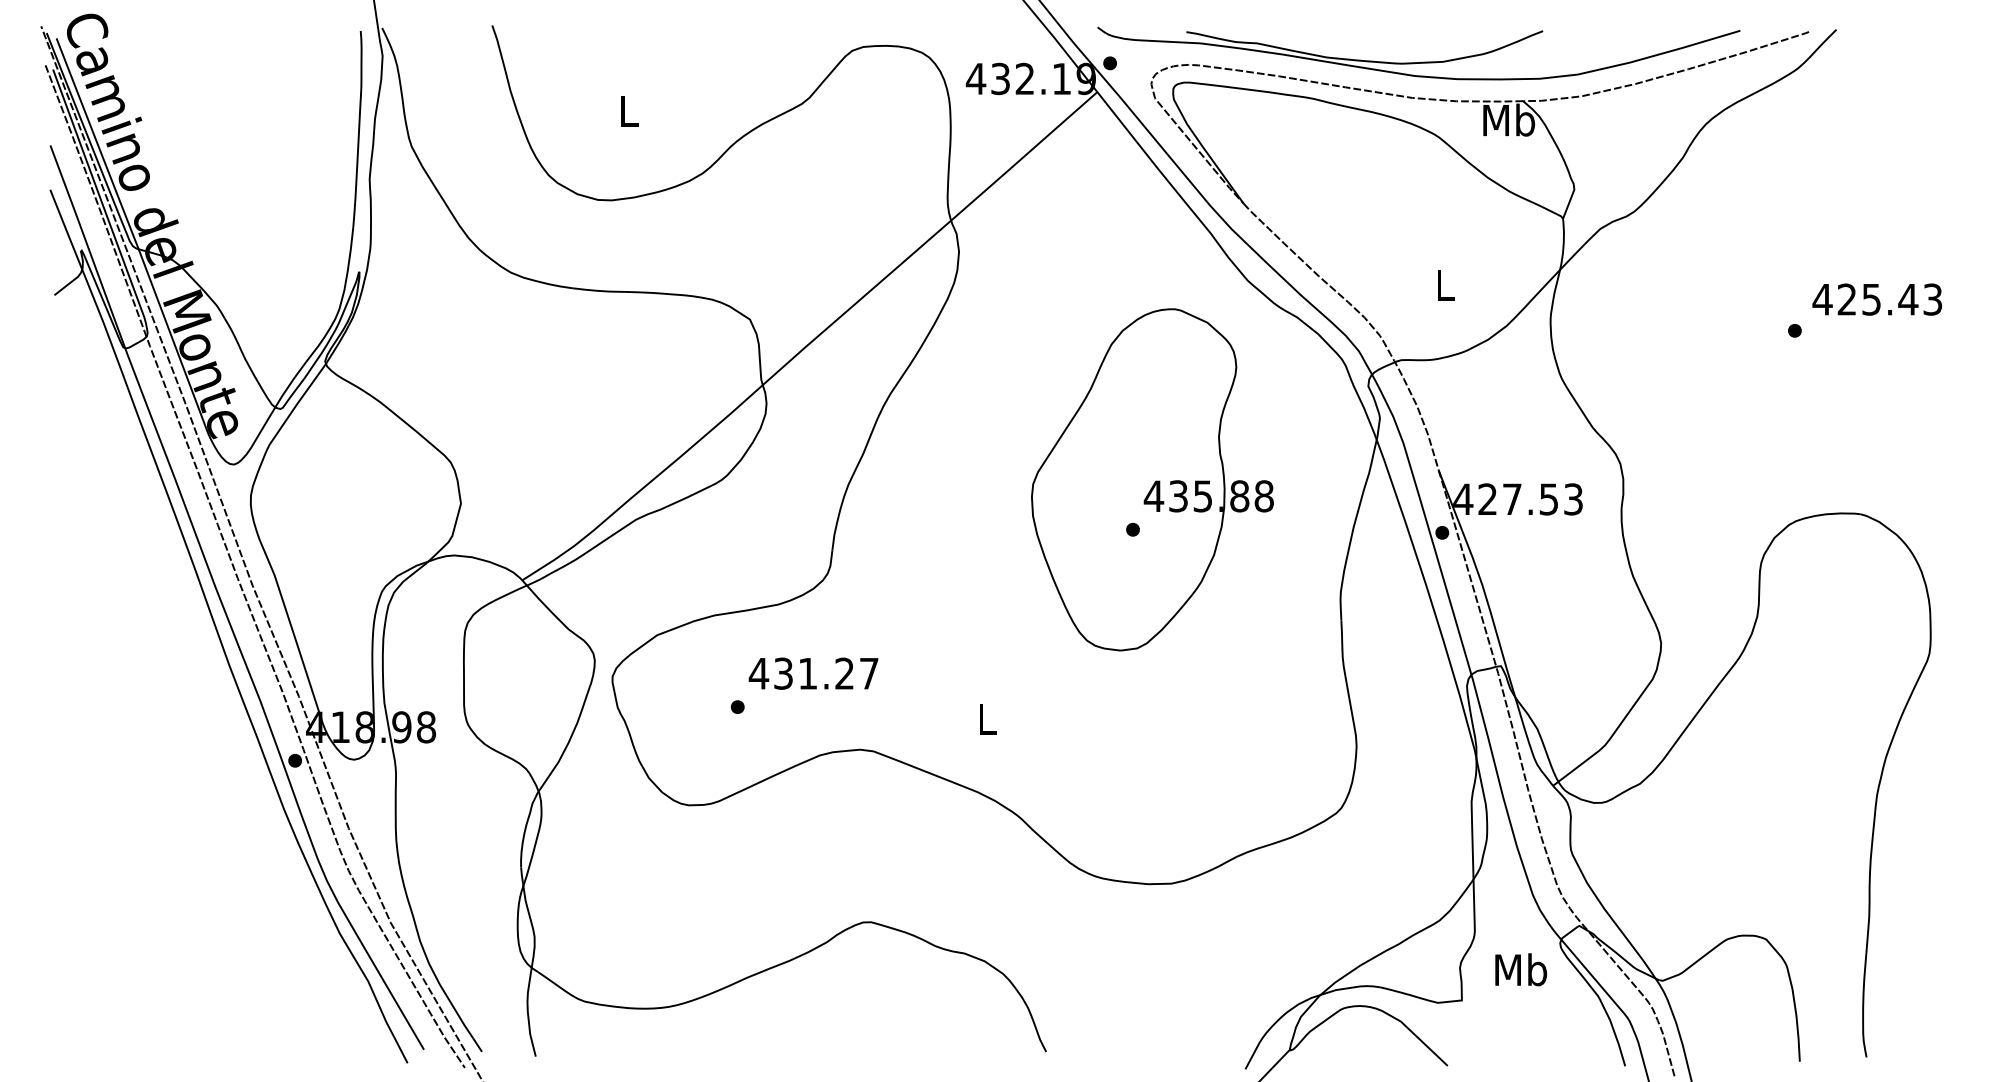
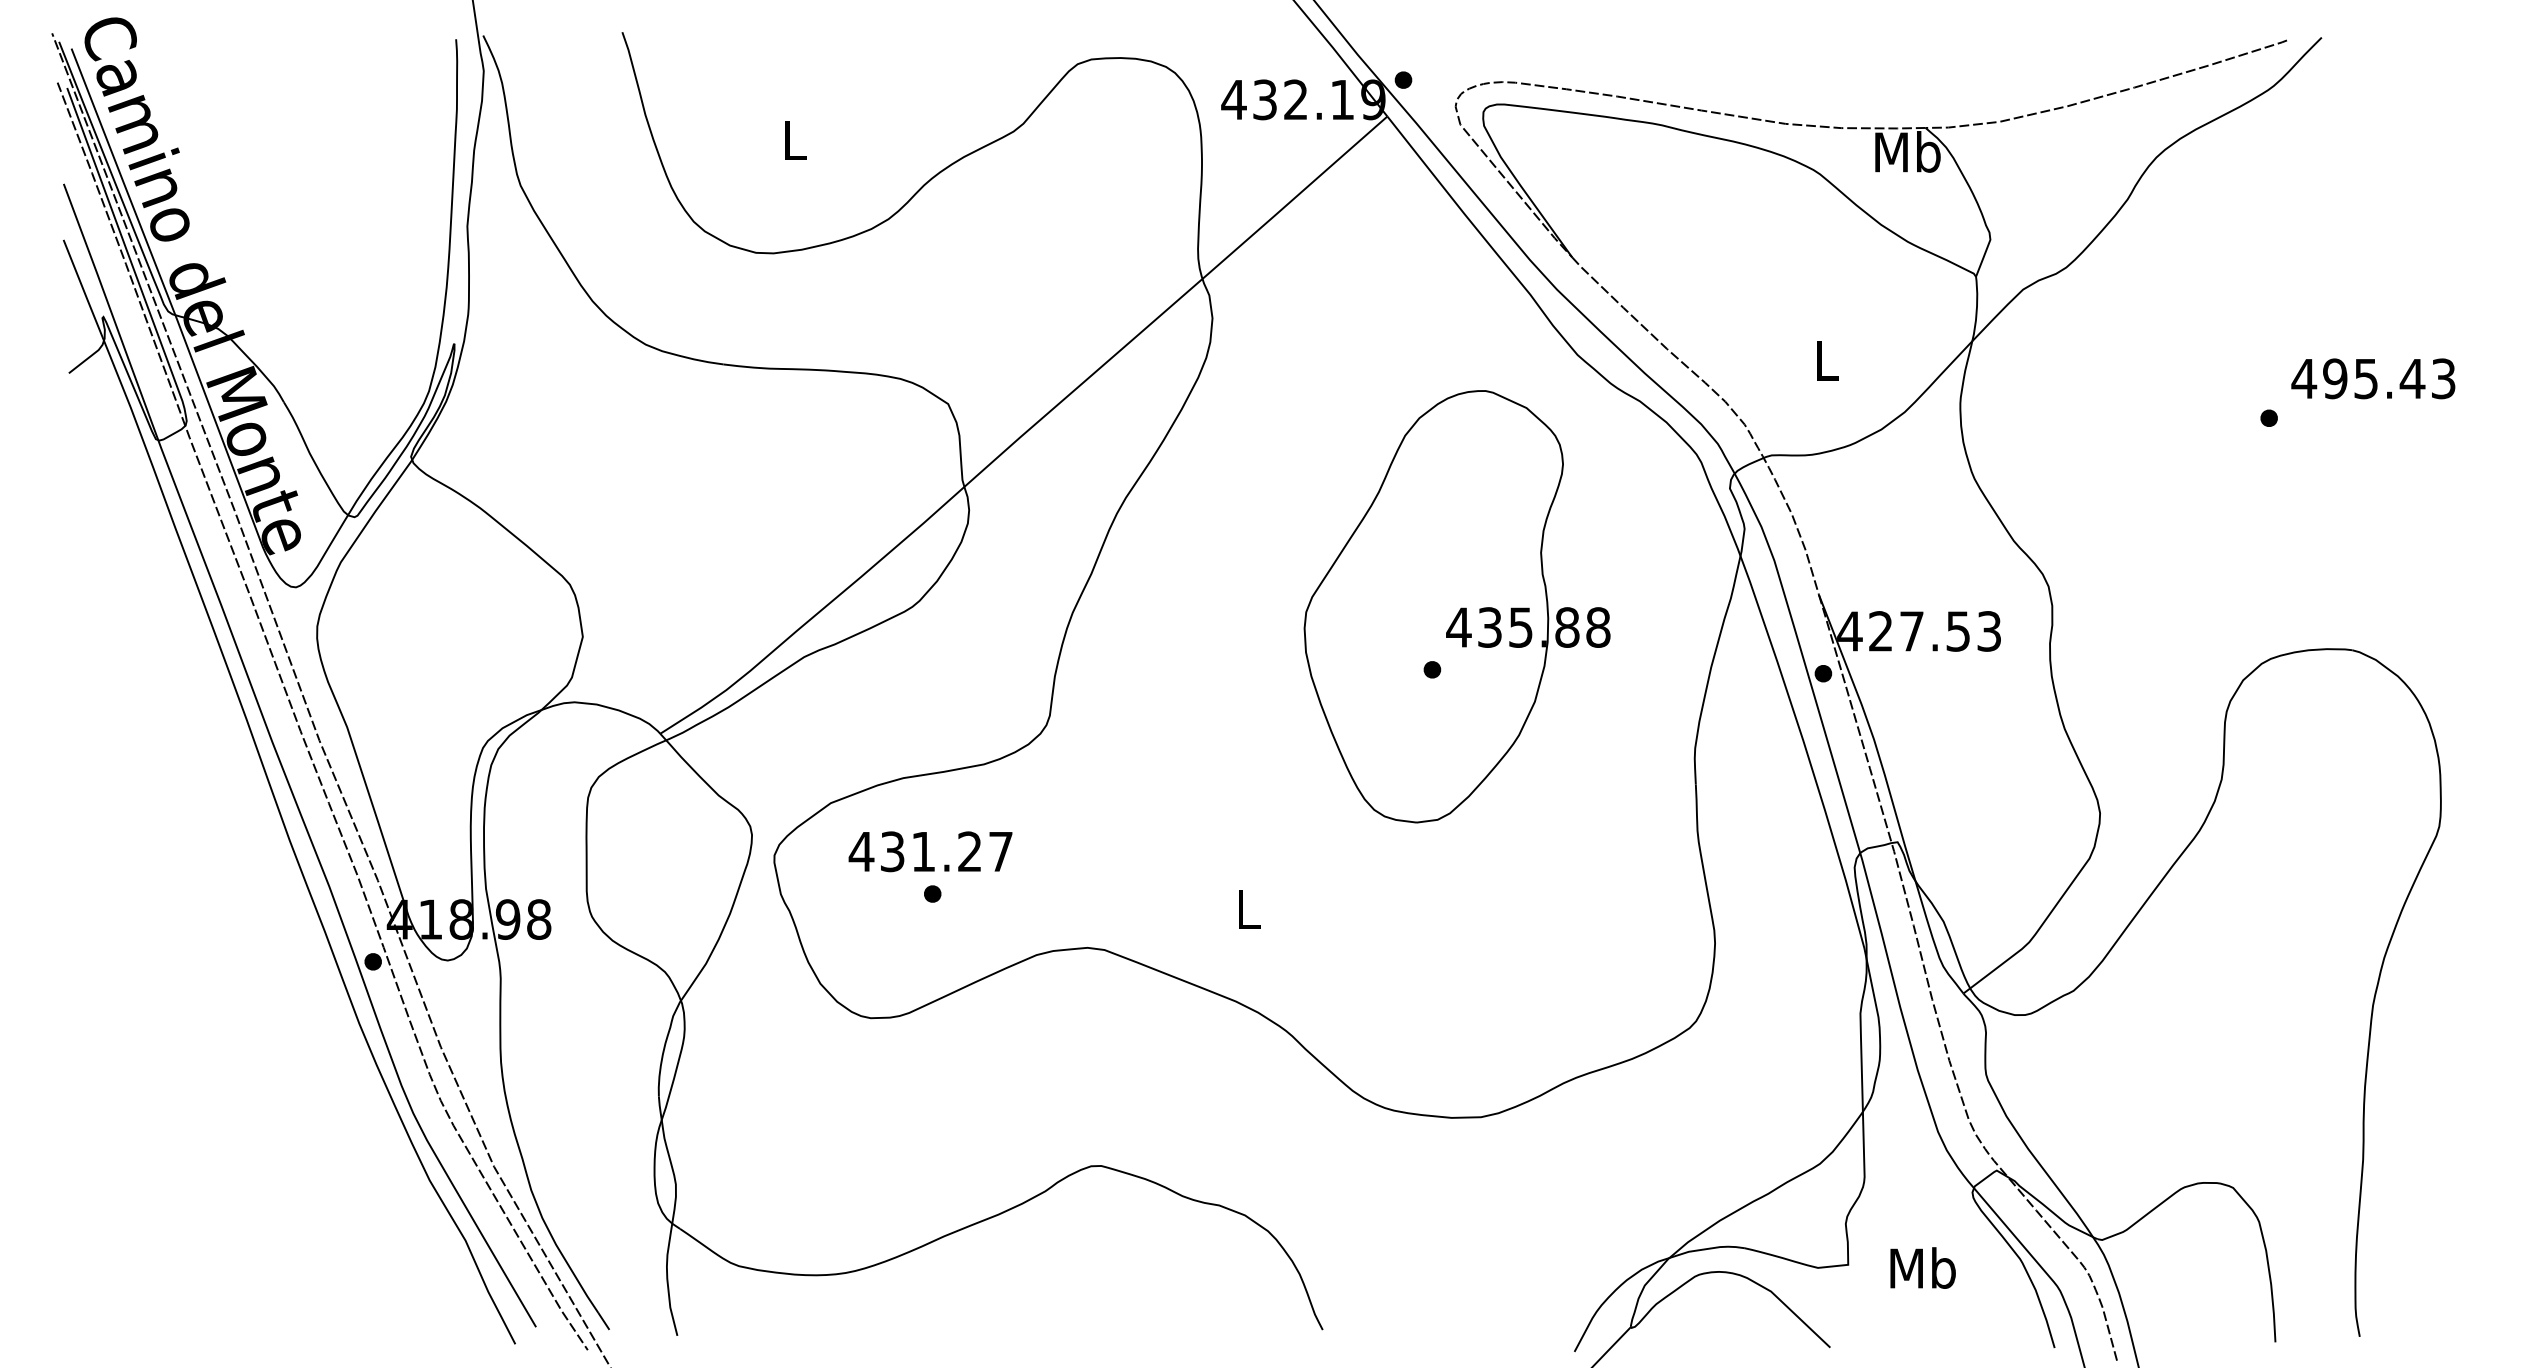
part: (1418, 62) -> (1793, 78), removed
text: (1847, 299) -> (2335, 378), 425.43 -> 495.43
text: (813, 673) -> (930, 851), moved
text: (1520, 969) -> (1922, 1267), moved

